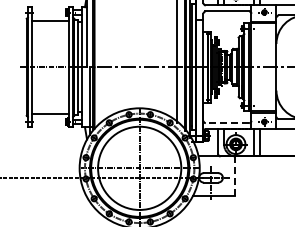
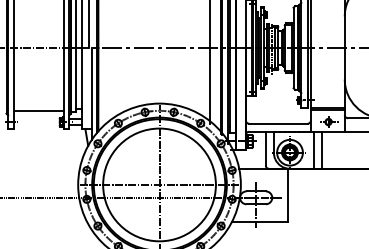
line: (227, 123) -> (278, 124), dashed -> solid
line: (234, 176) -> (287, 195), dashed -> solid

